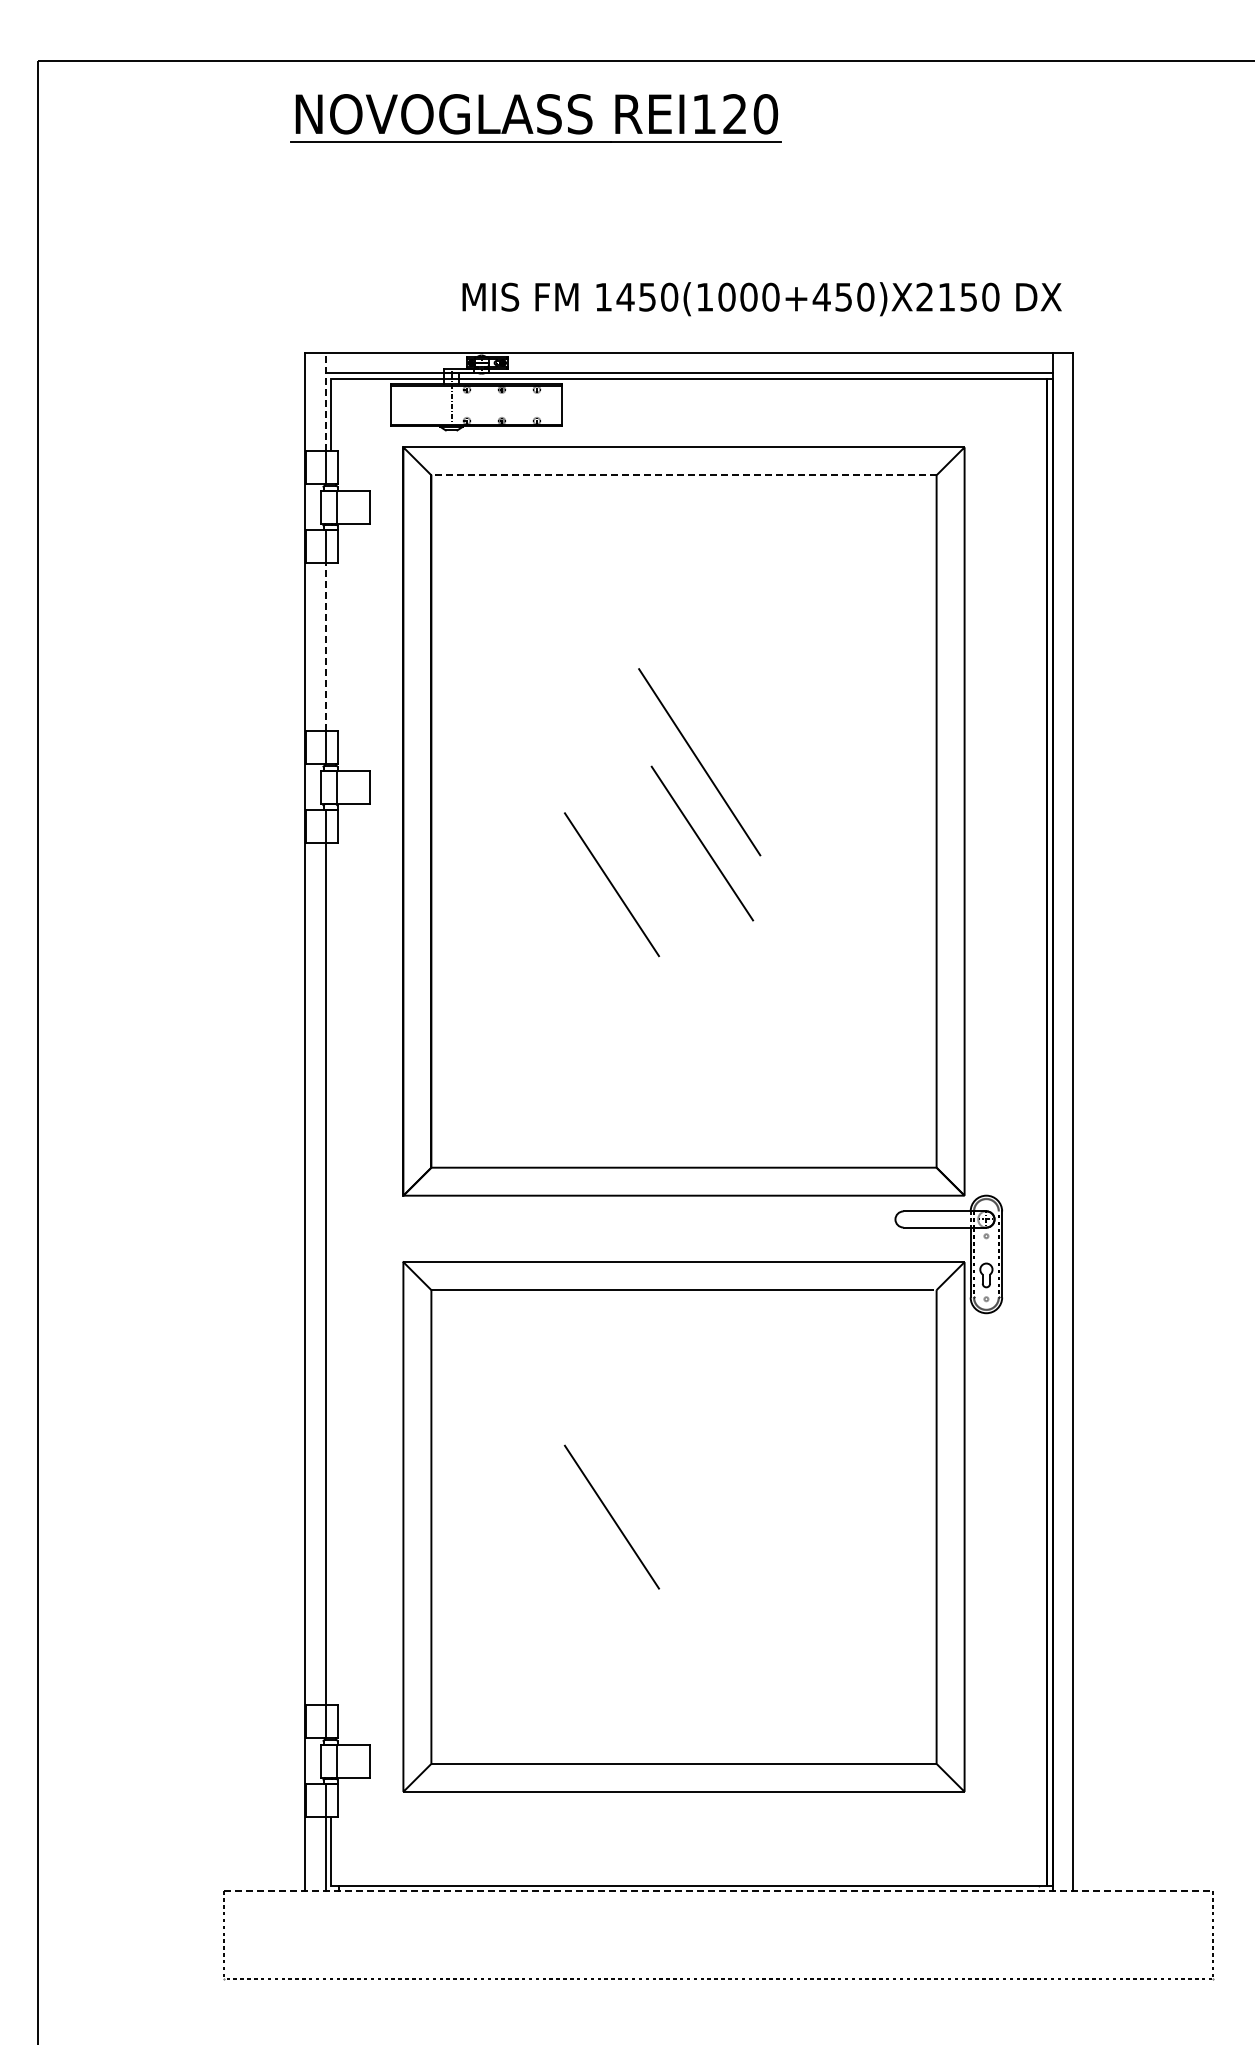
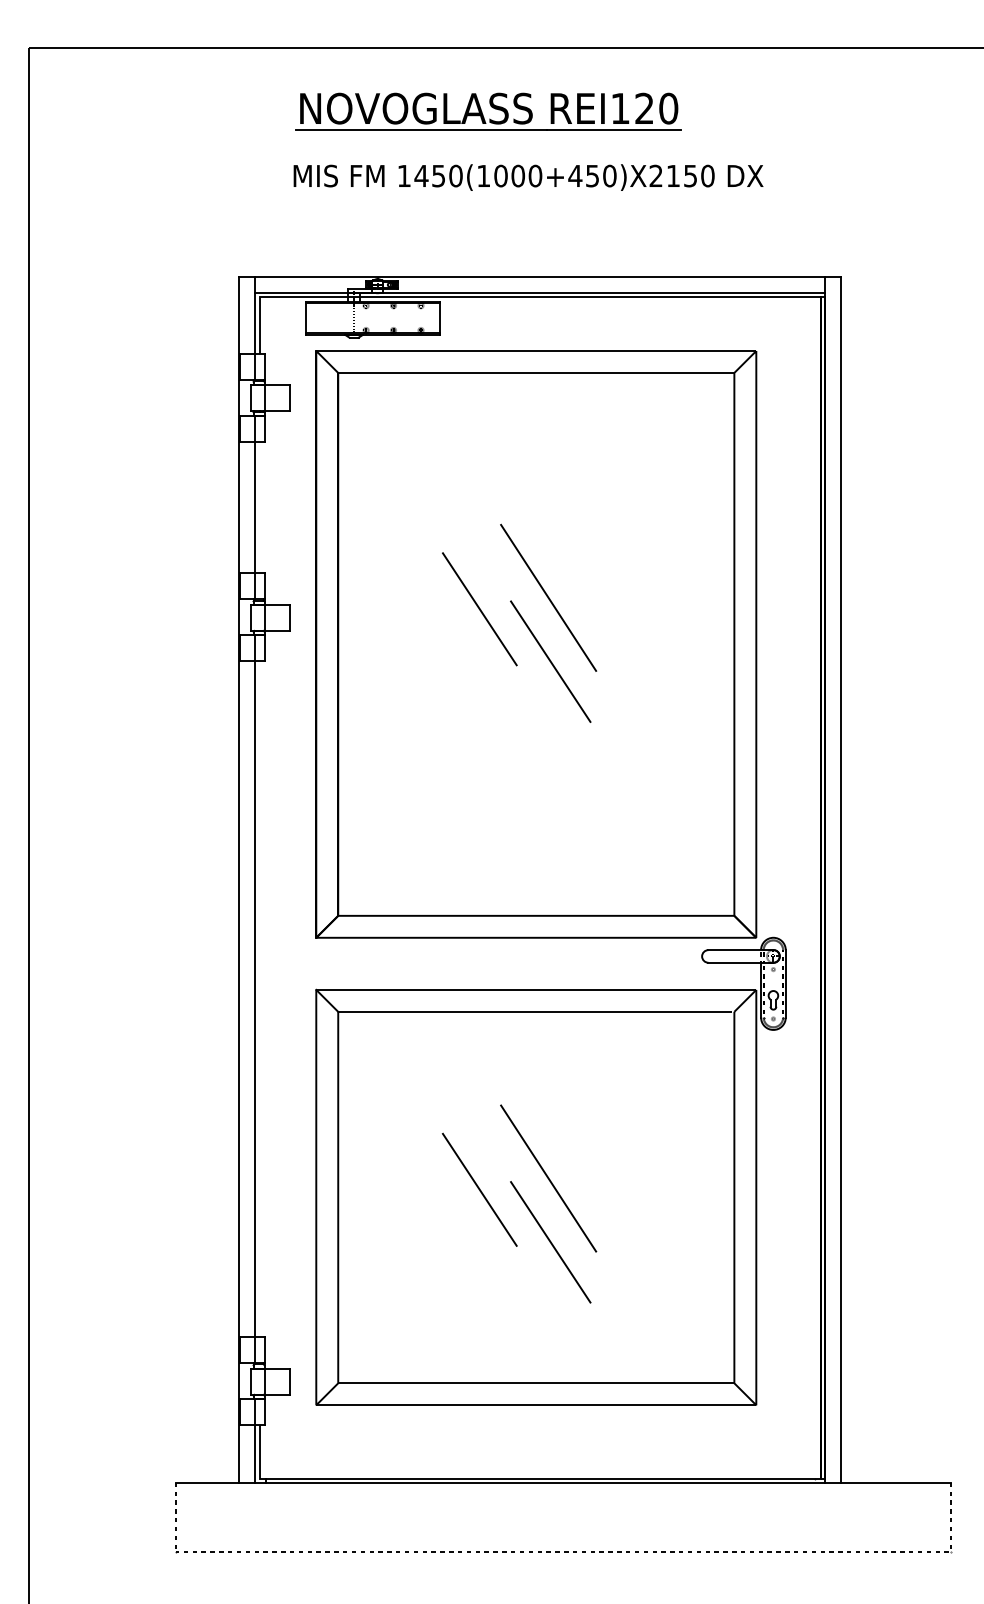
part: (529, 121) -> (483, 114), moved
text: (761, 299) -> (528, 177), moved
line: (325, 401) -> (255, 315), dashed -> solid
line: (684, 475) -> (536, 373), dashed -> solid
line: (325, 646) -> (255, 507), dashed -> solid
line: (612, 884) -> (480, 609), moved
line: (699, 1502) -> (548, 1178), added
line: (702, 1583) -> (550, 1241), added
line: (718, 1891) -> (563, 1483), dashed -> solid

